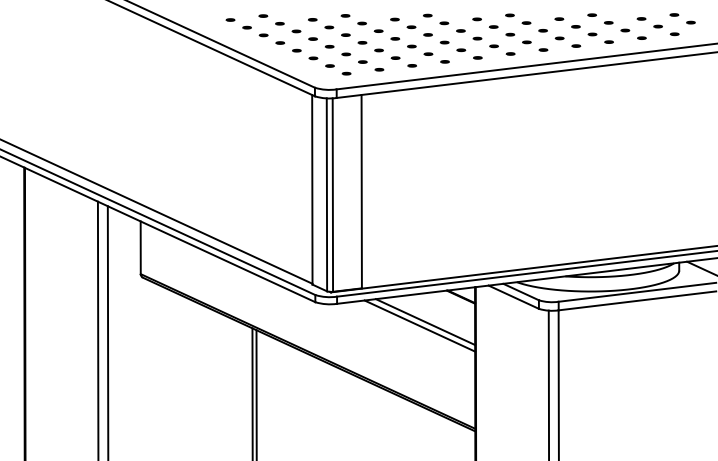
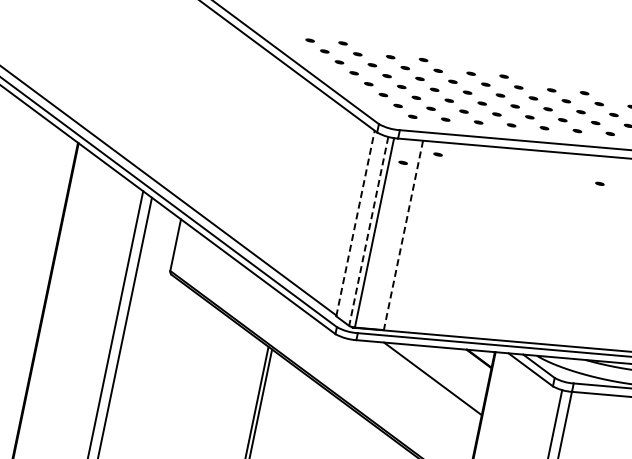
part: (543, 100) -> (600, 183), added
part: (378, 105) -> (437, 154), added
part: (346, 120) -> (403, 162), added
line: (312, 189) -> (355, 223), solid -> dashed
line: (361, 191) -> (403, 235), solid -> dashed
line: (326, 194) -> (368, 230), solid -> dashed
line: (425, 322) -> (439, 376), removed

